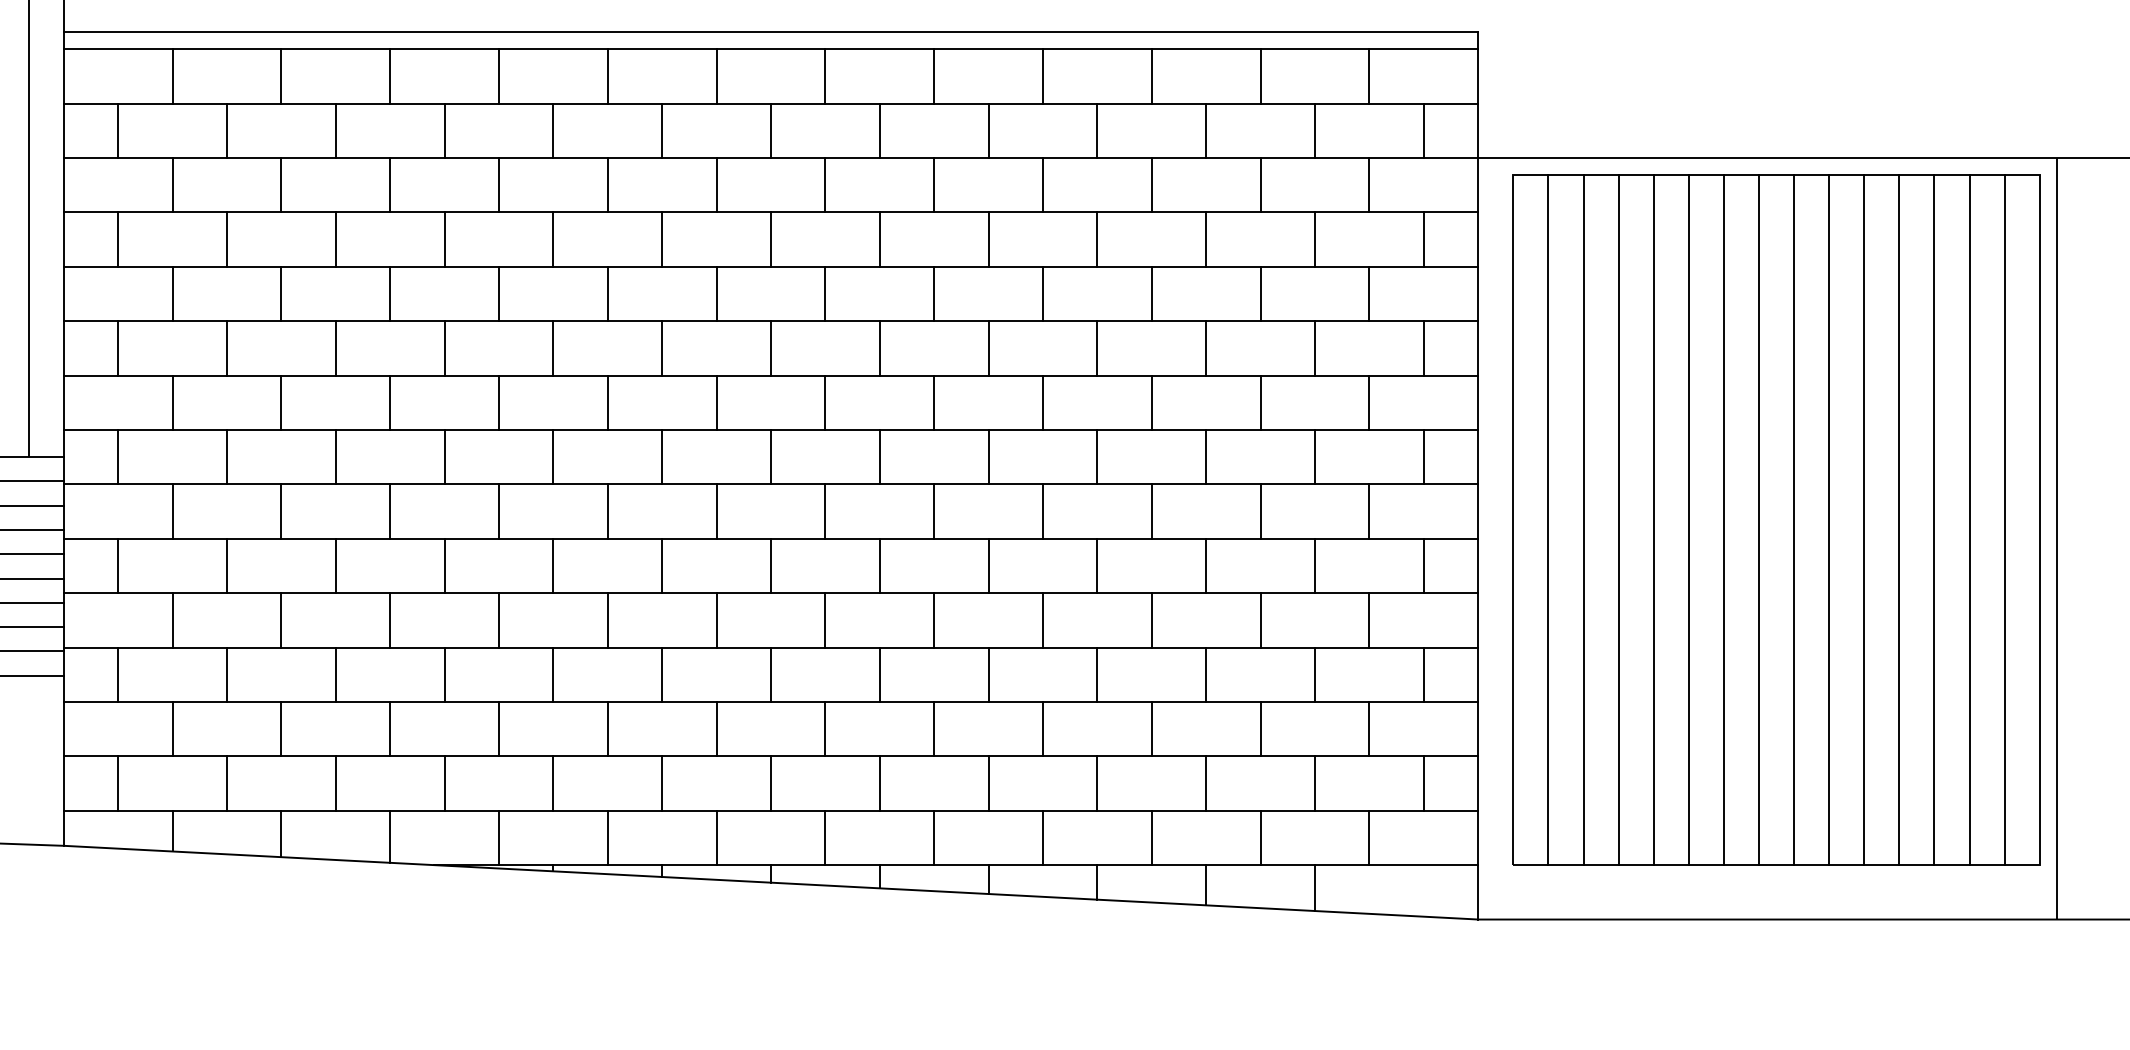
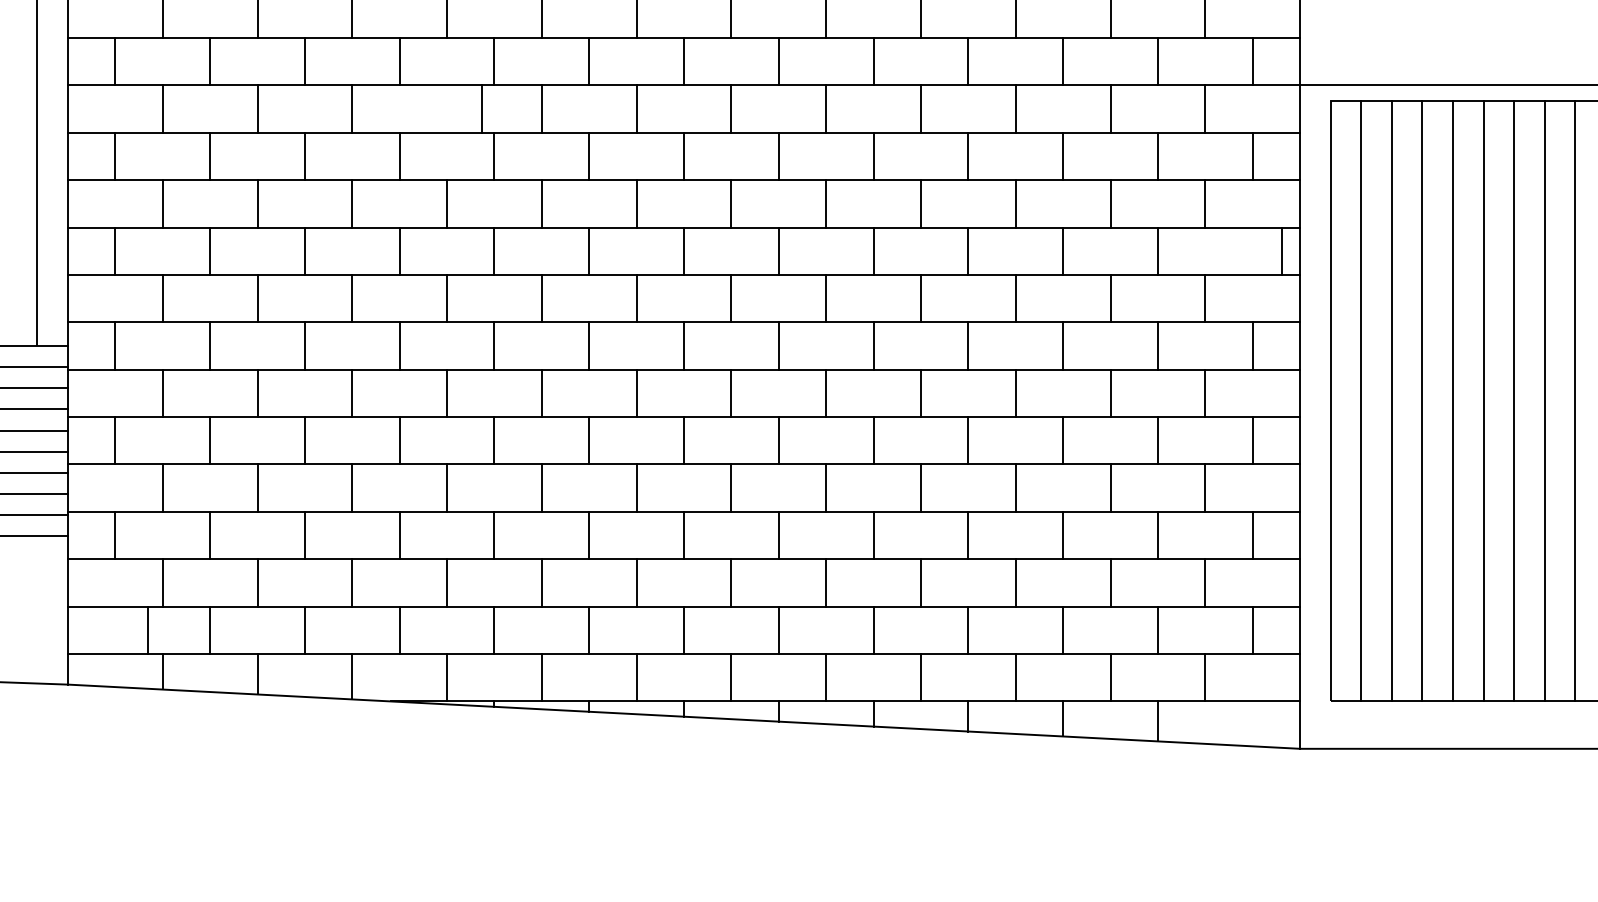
line: (499, 184) -> (482, 108), moved
line: (1423, 348) -> (1281, 251), moved
line: (118, 783) -> (148, 630), moved

